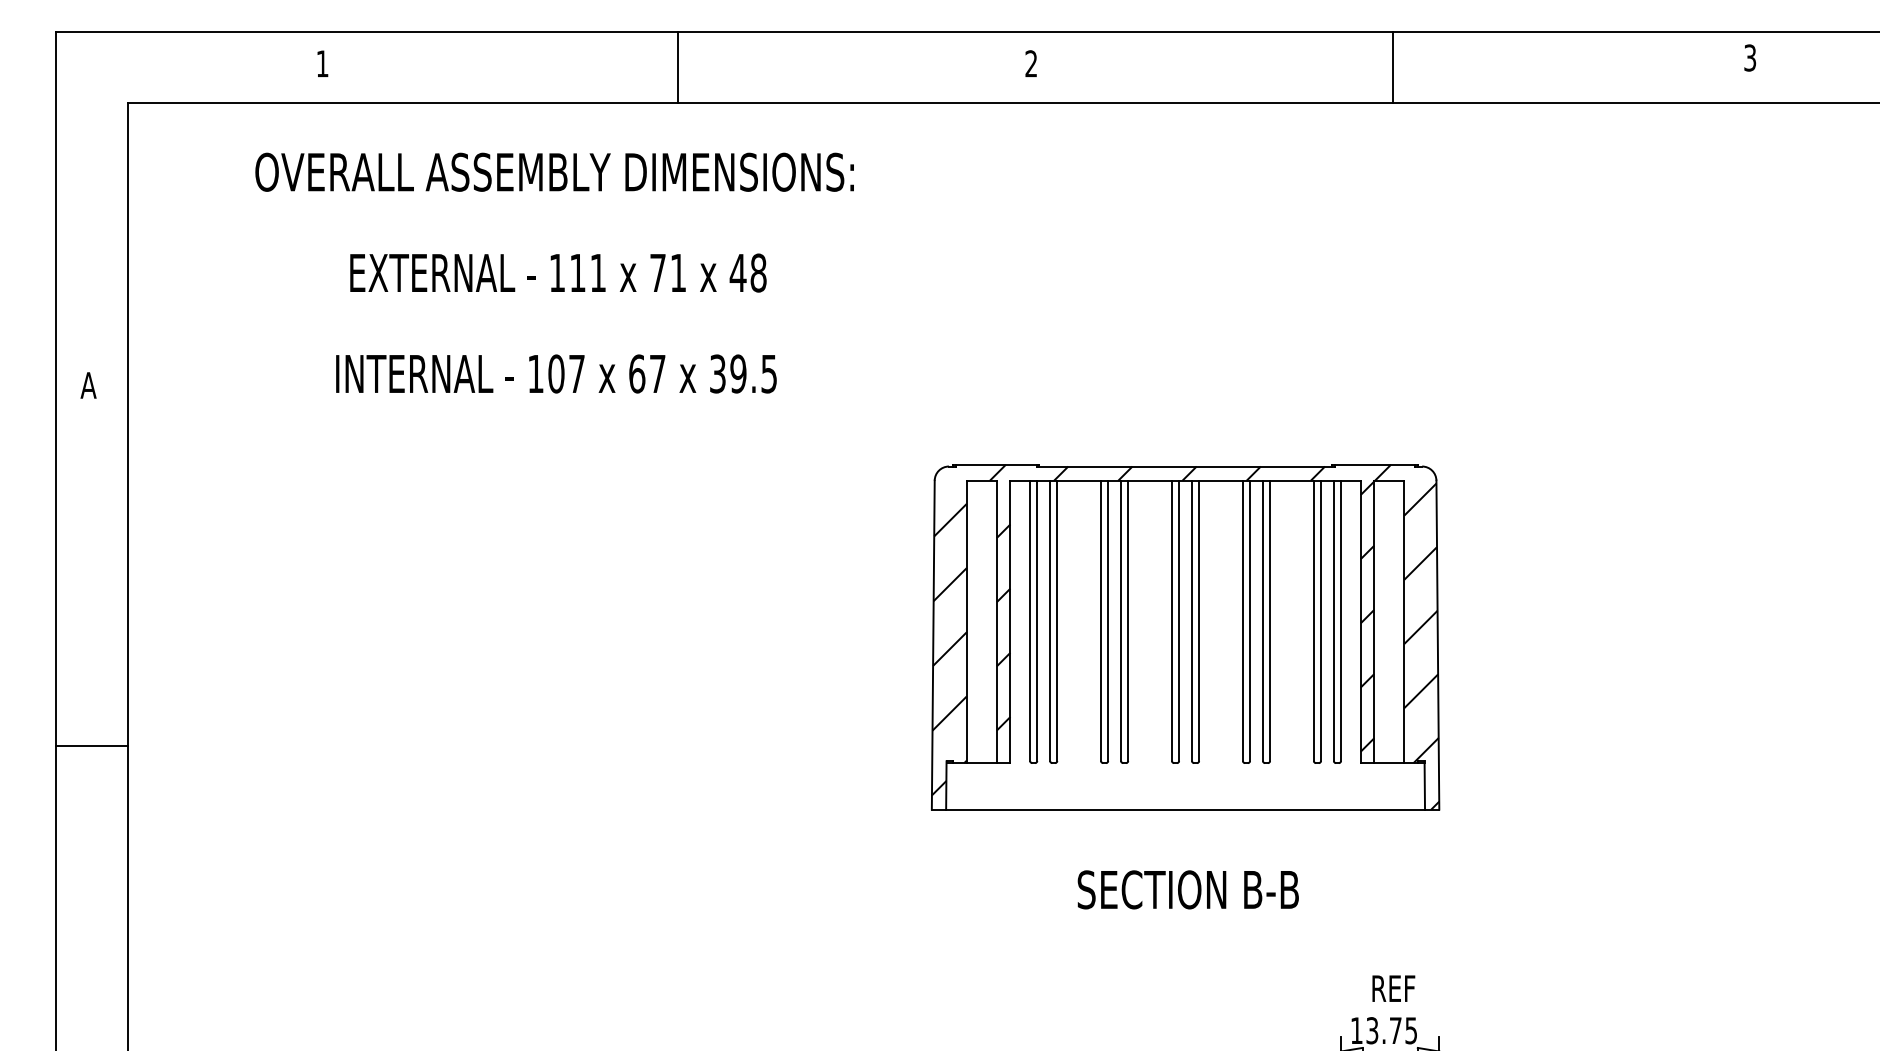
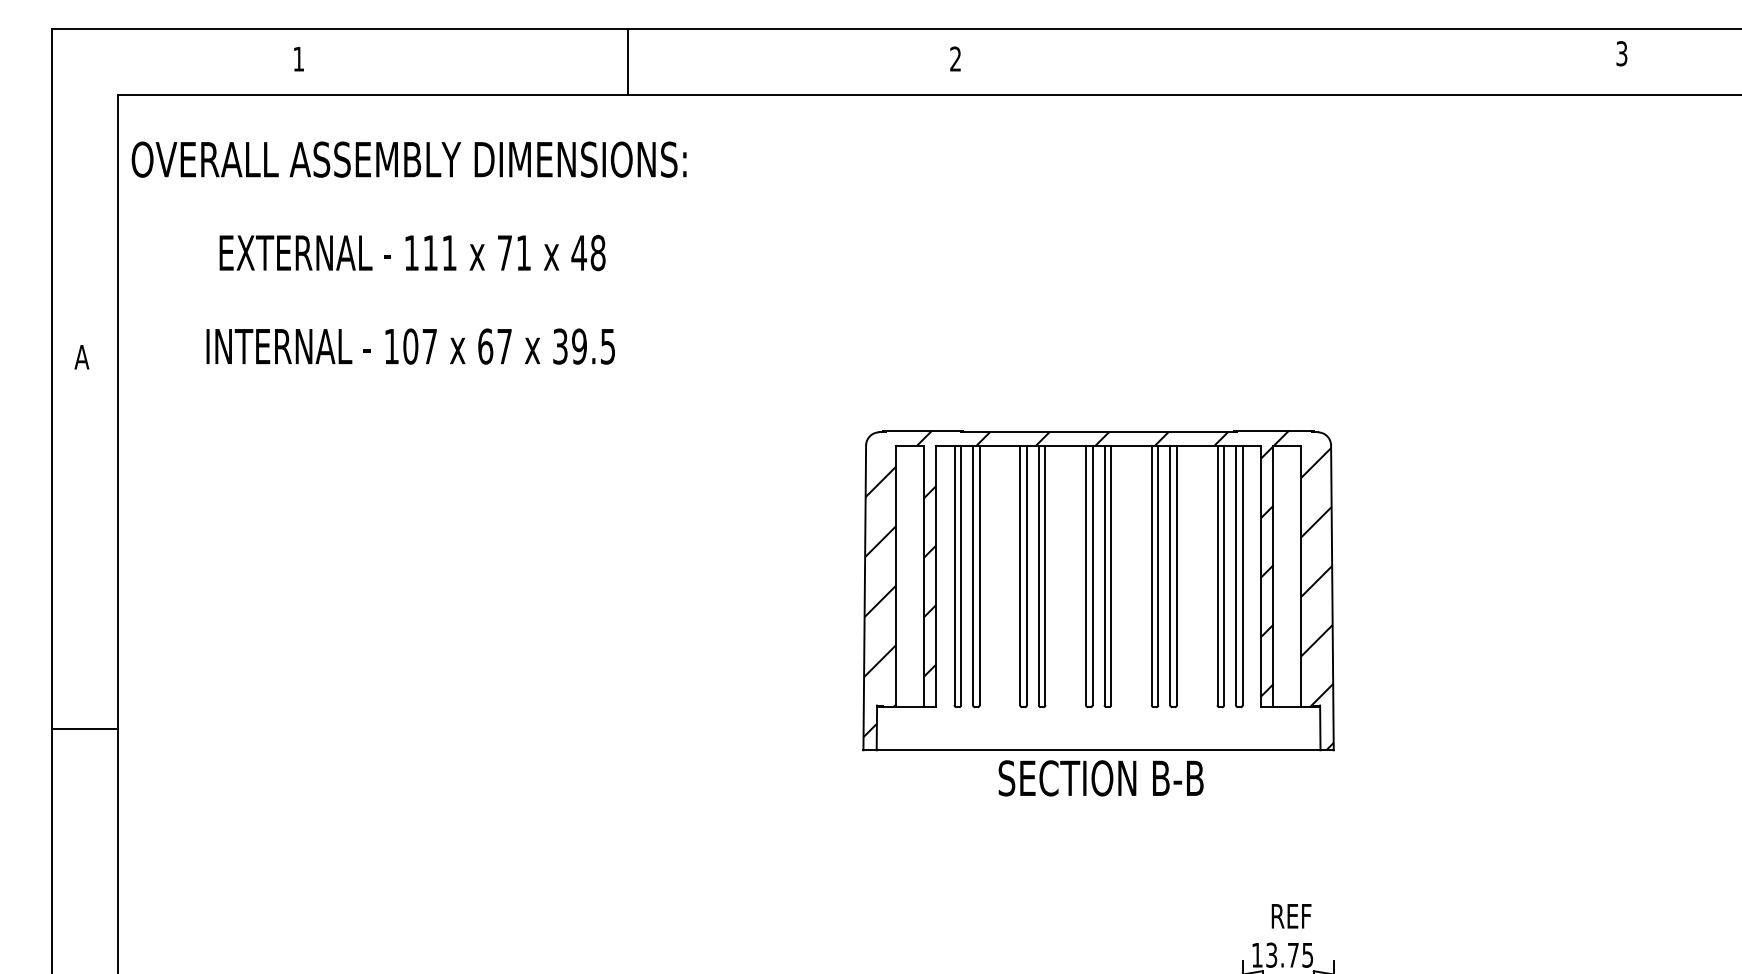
line: (1392, 67) -> (1290, 62), removed
text: (554, 272) -> (408, 252), moved
line: (91, 746) -> (84, 728), moved
text: (1187, 889) -> (1100, 778), moved

